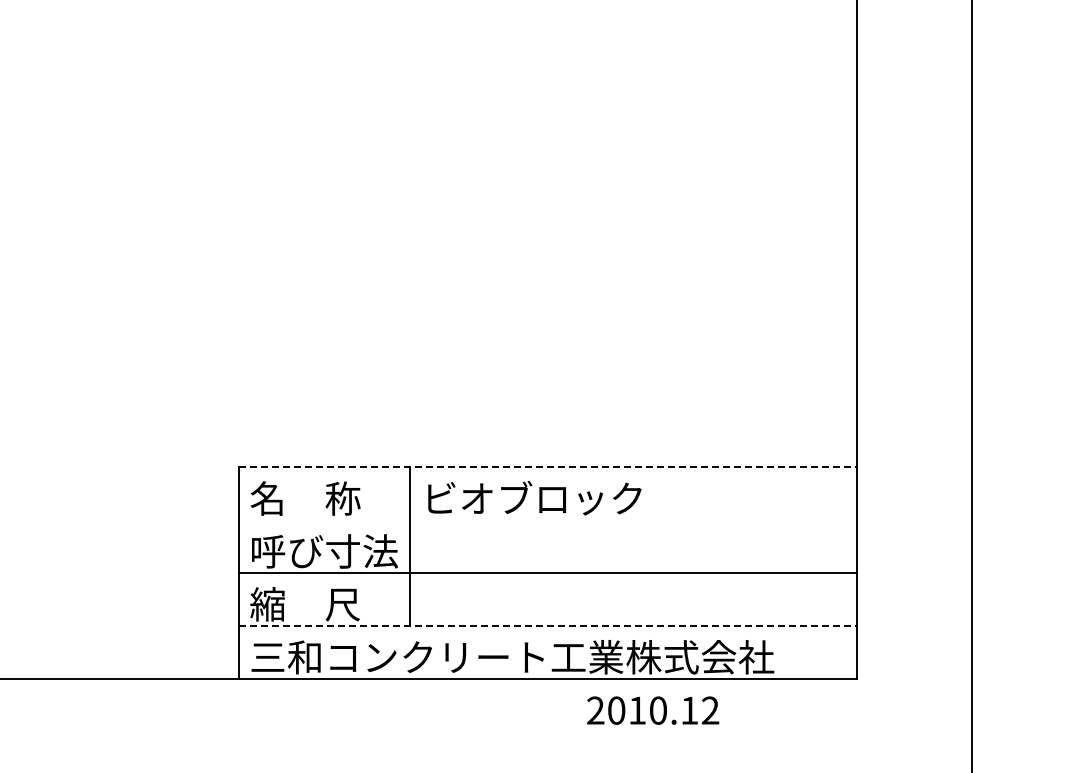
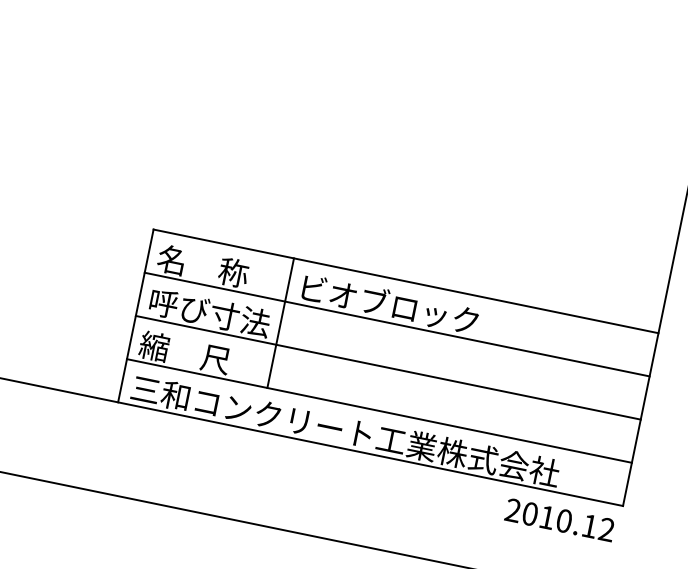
line: (548, 467) -> (406, 281), dashed -> solid
line: (547, 520) -> (397, 324), added
line: (548, 625) -> (380, 410), dashed -> solid
text: (653, 710) -> (560, 520), moved

